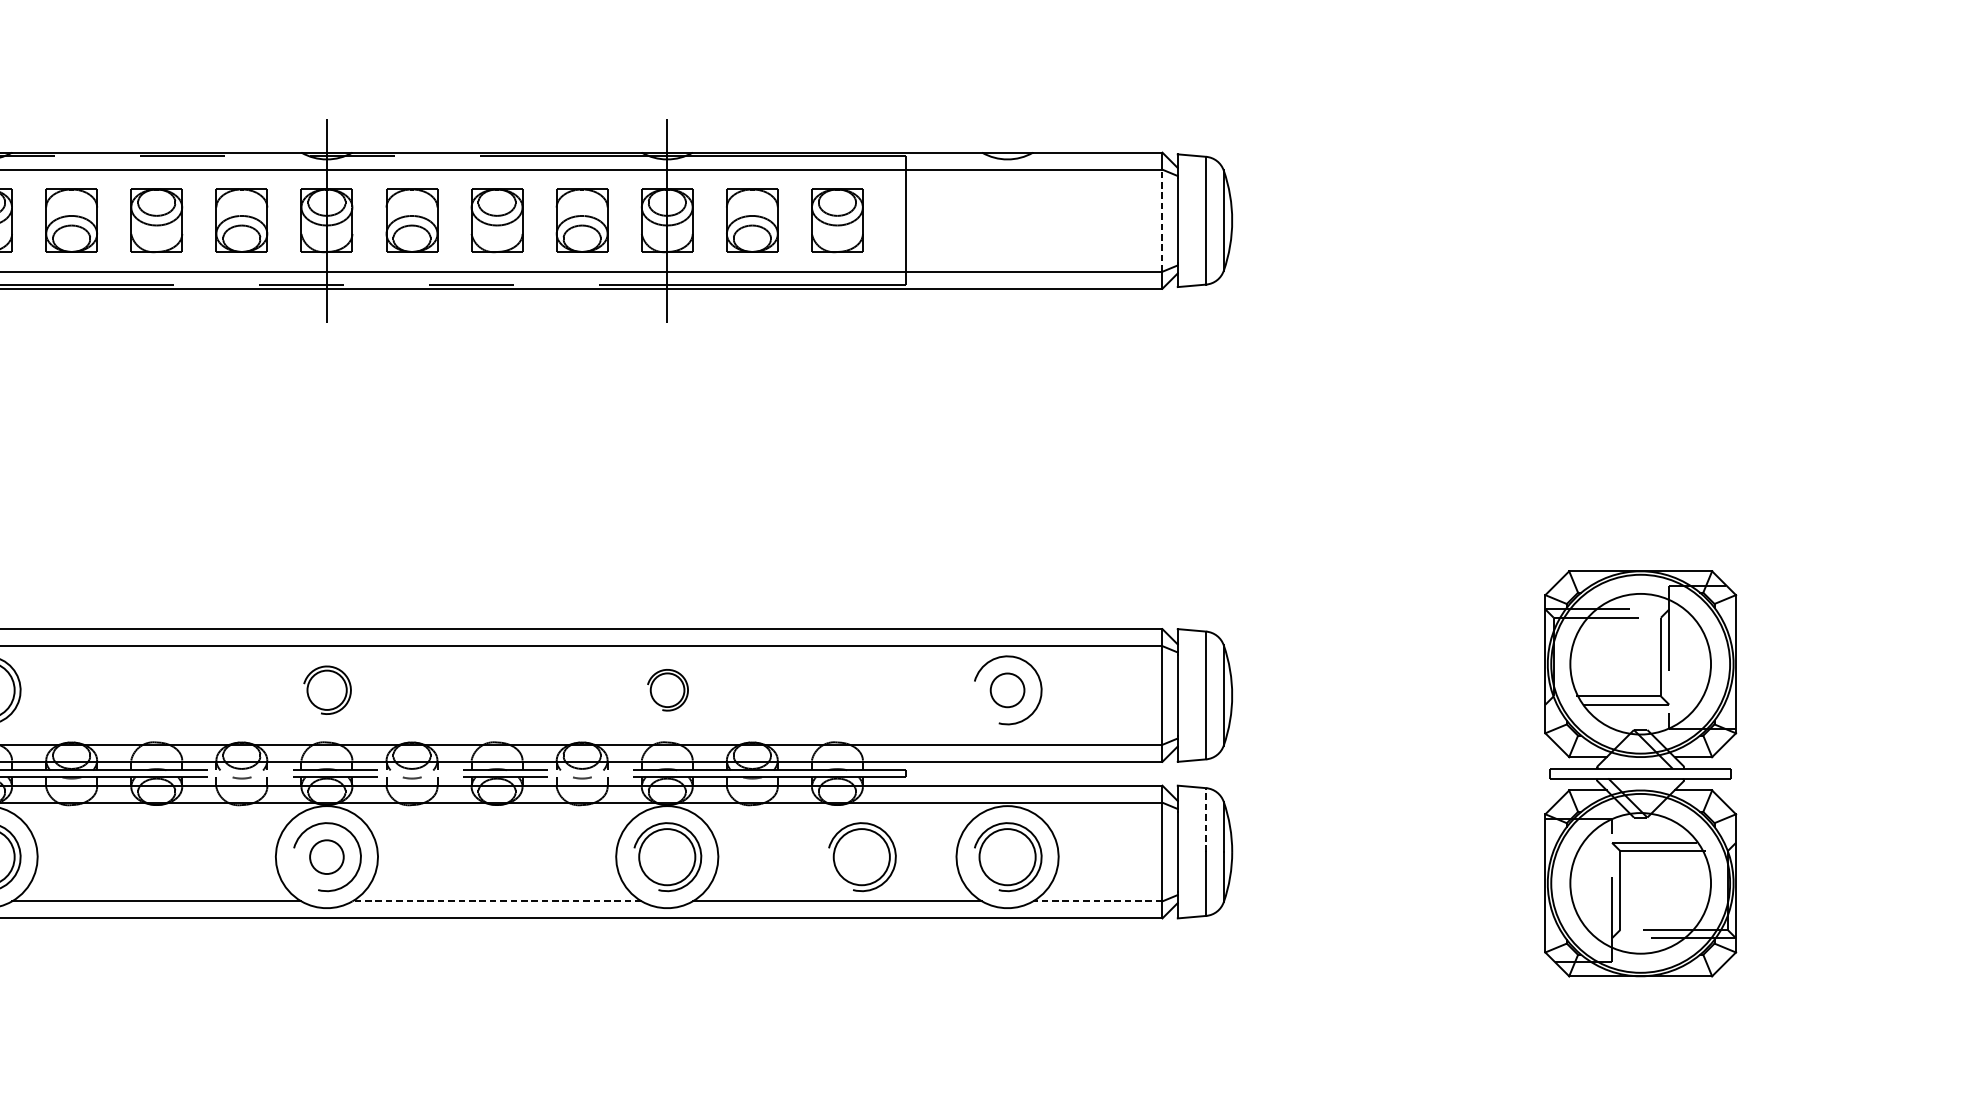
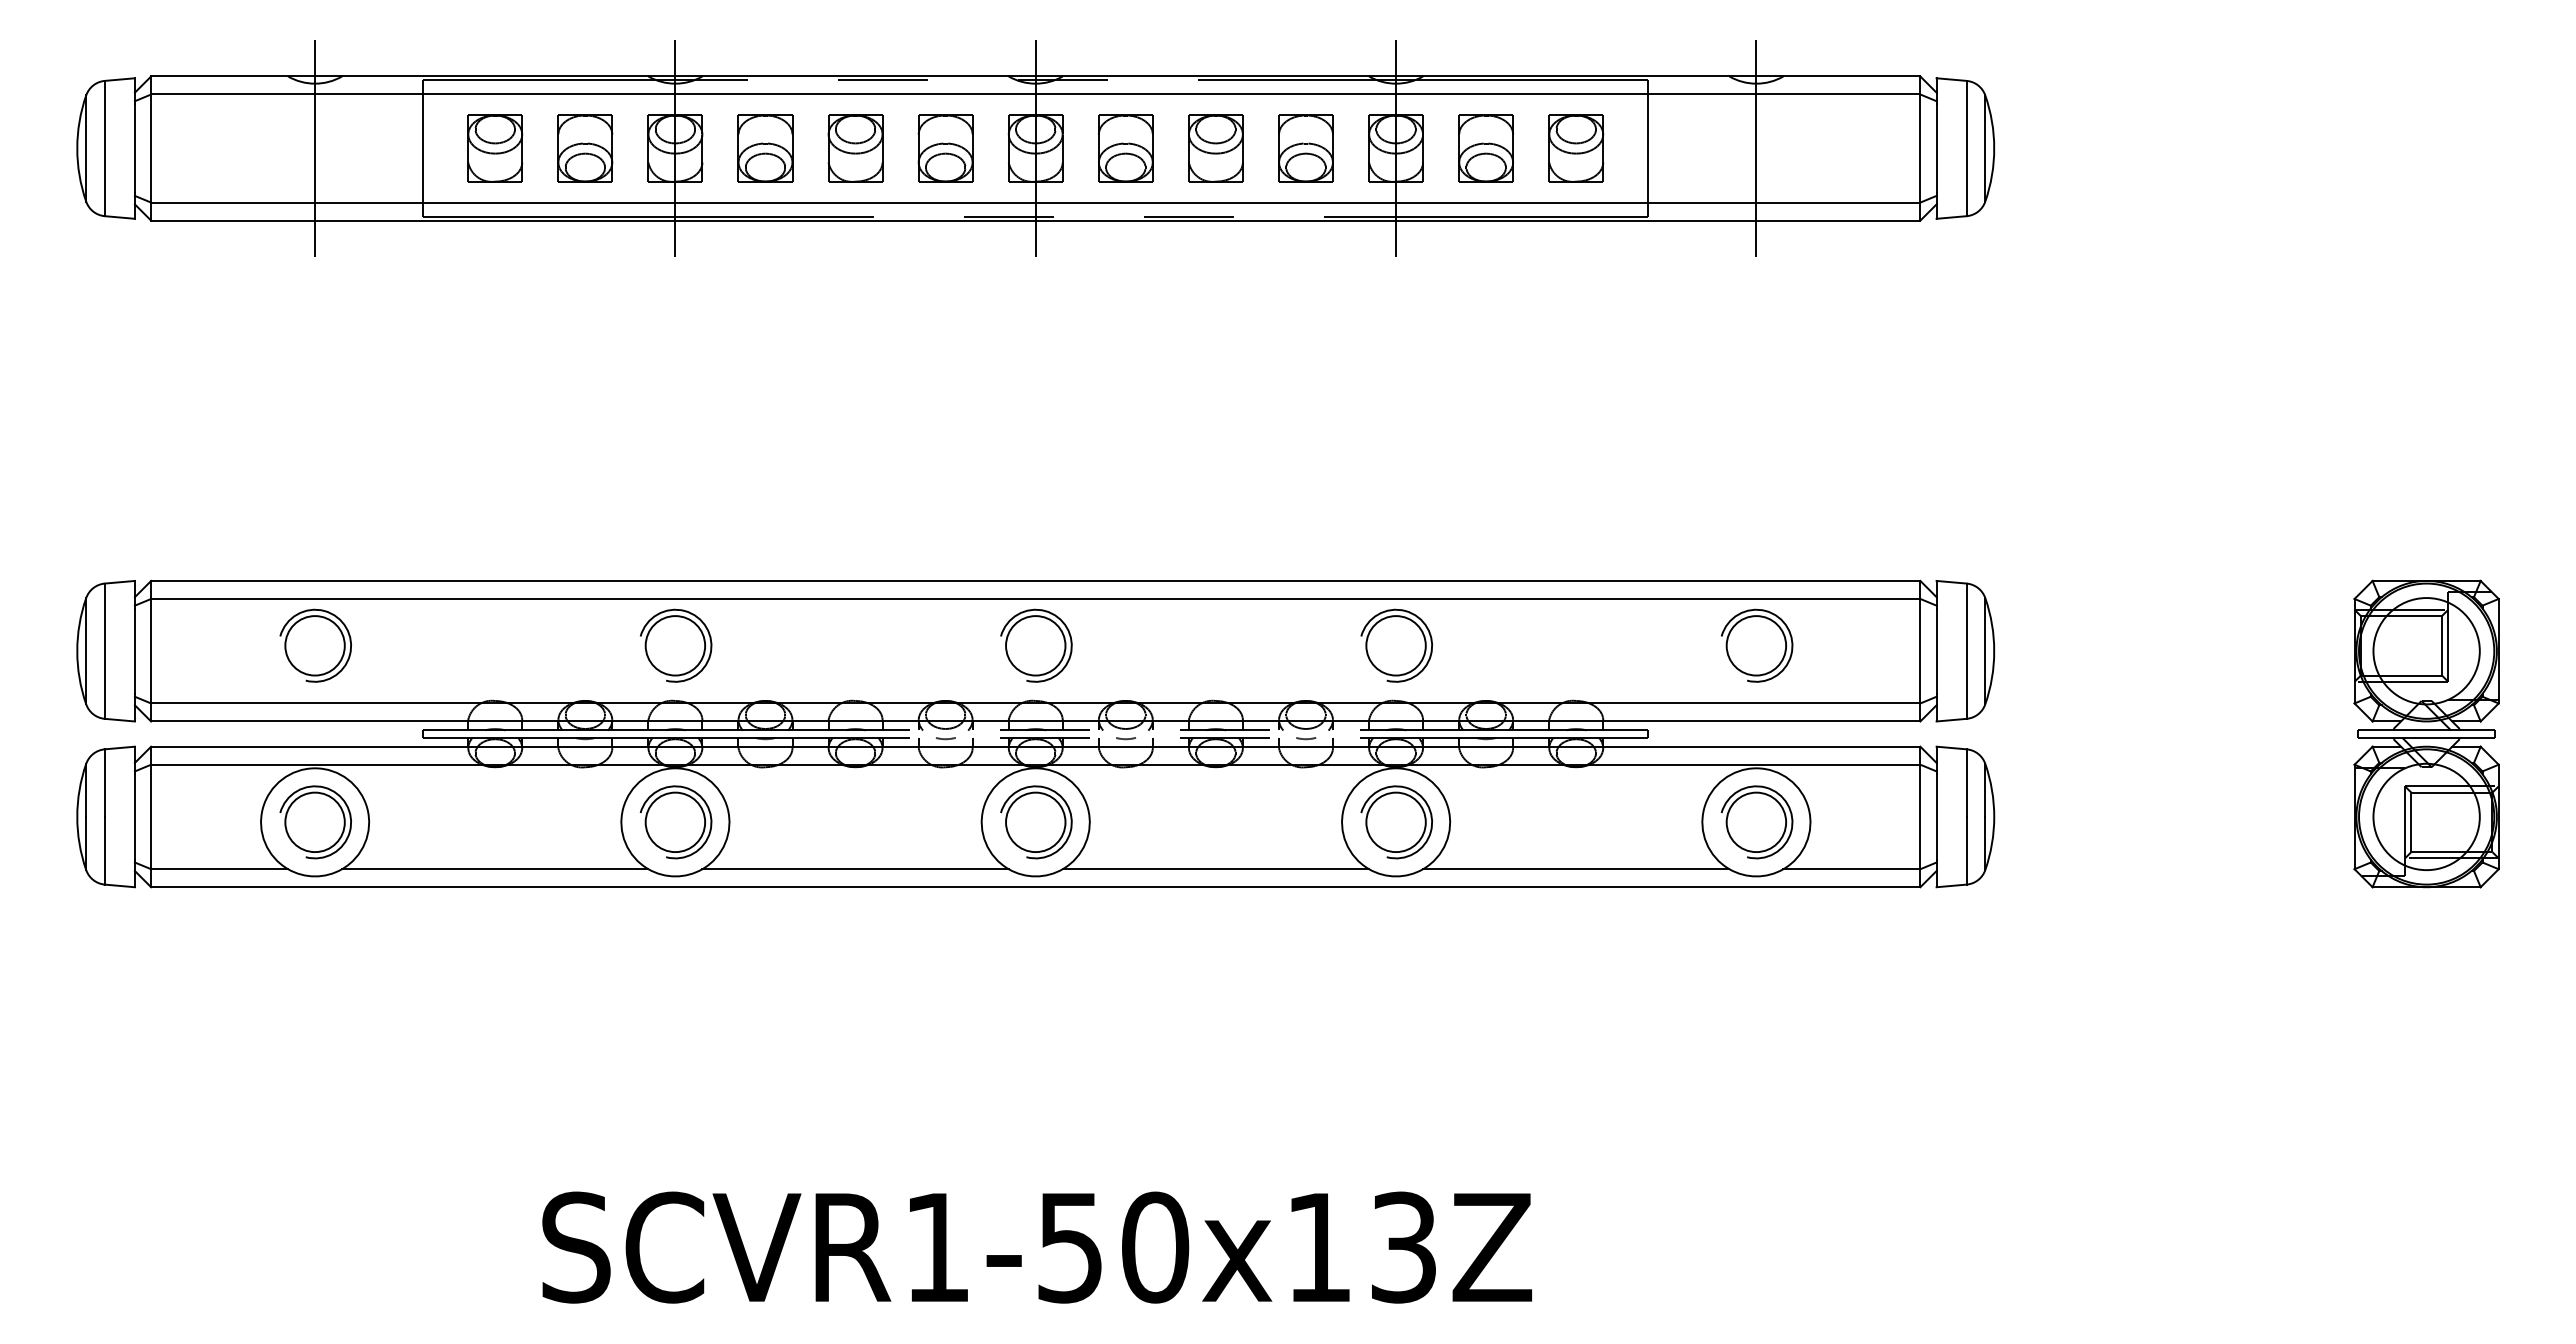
line: (1007, 220) -> (1756, 148), added
line: (1162, 220) -> (1920, 148), dashed -> solid
part: (327, 690) -> (1036, 645), size x1.43
part: (667, 690) -> (1396, 645), size x1.67
circle: (1007, 690) -> (1756, 645), size x1.67
part: (1640, 773) -> (2426, 733), size x0.71
line: (1206, 820) -> (1966, 783), dashed -> solid
circle: (326, 857) -> (1035, 822), size x1.67
part: (862, 857) -> (1602, 822), removed
line: (496, 901) -> (1215, 869), dashed -> solid
line: (1097, 901) -> (1851, 869), dashed -> solid

